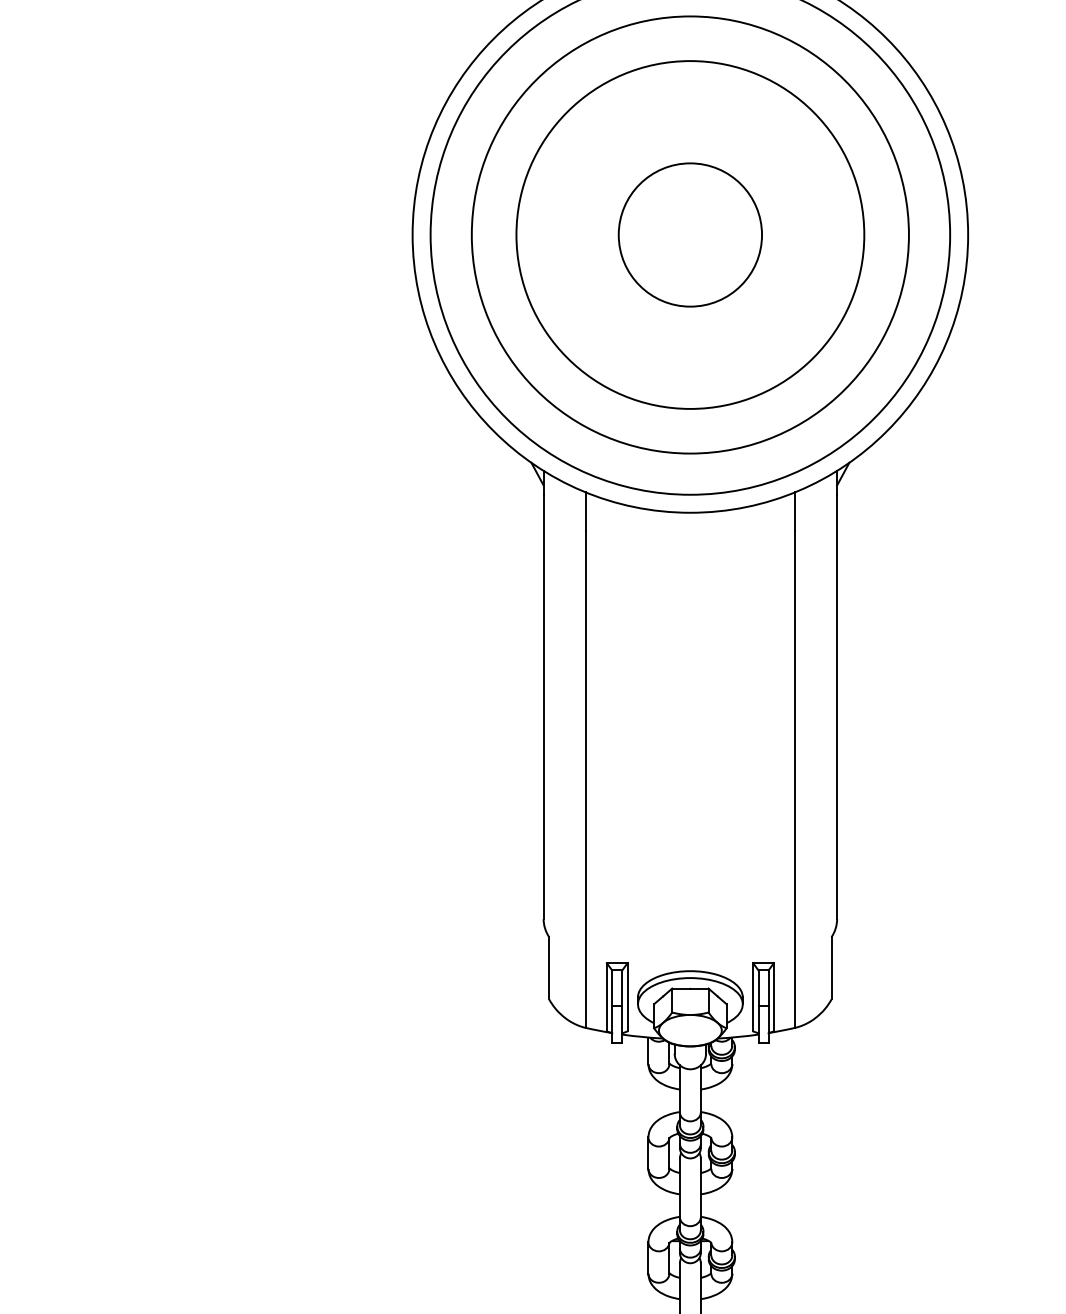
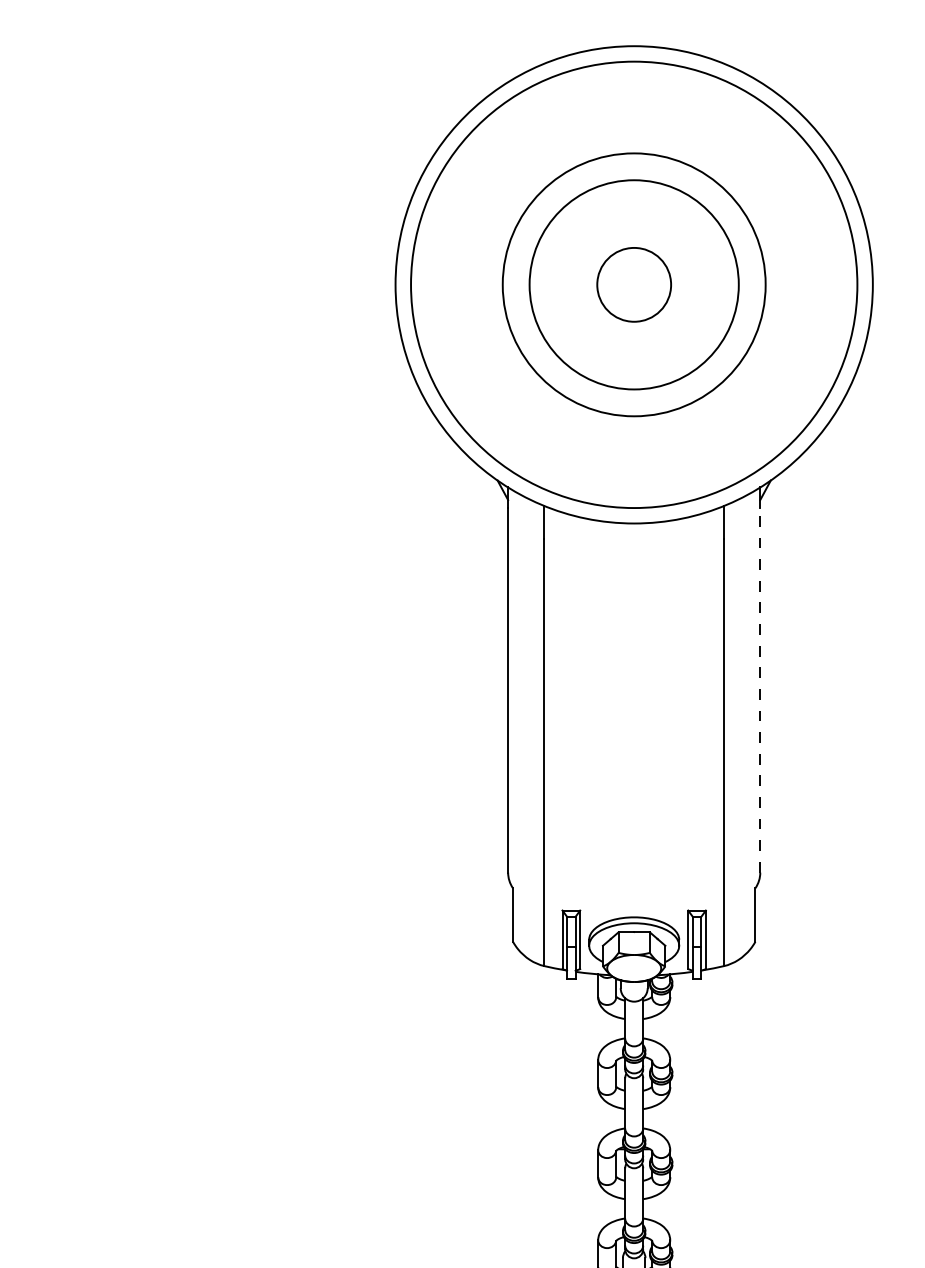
circle: (689, 234) -> (633, 284), size x0.6
circle: (689, 234) -> (633, 284), size x0.7
circle: (690, 234) -> (634, 284), size x0.7
line: (837, 705) -> (760, 689), solid -> dashed

